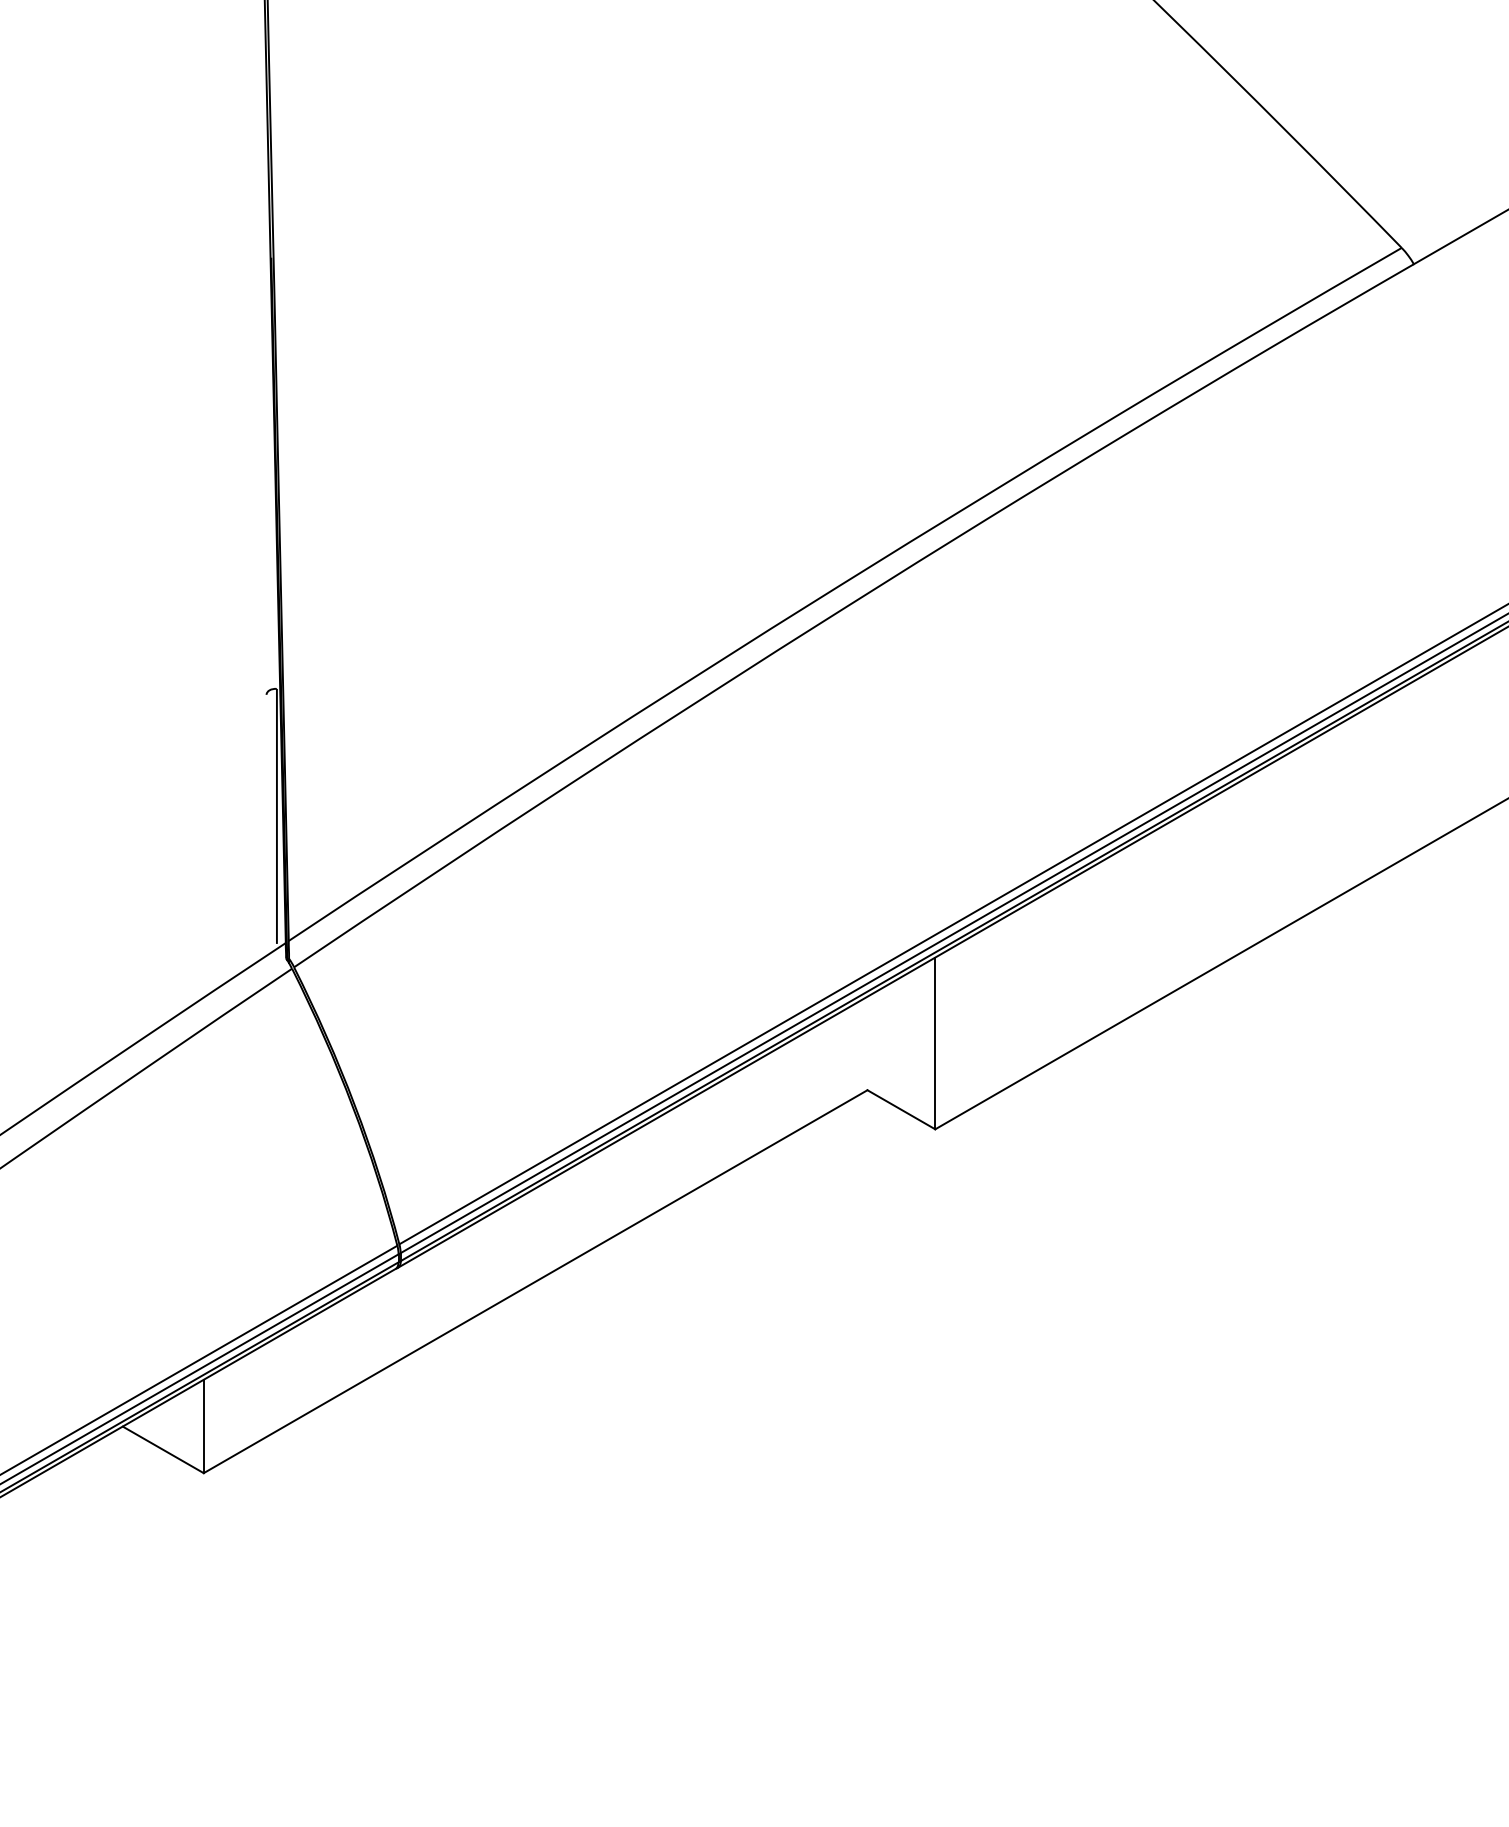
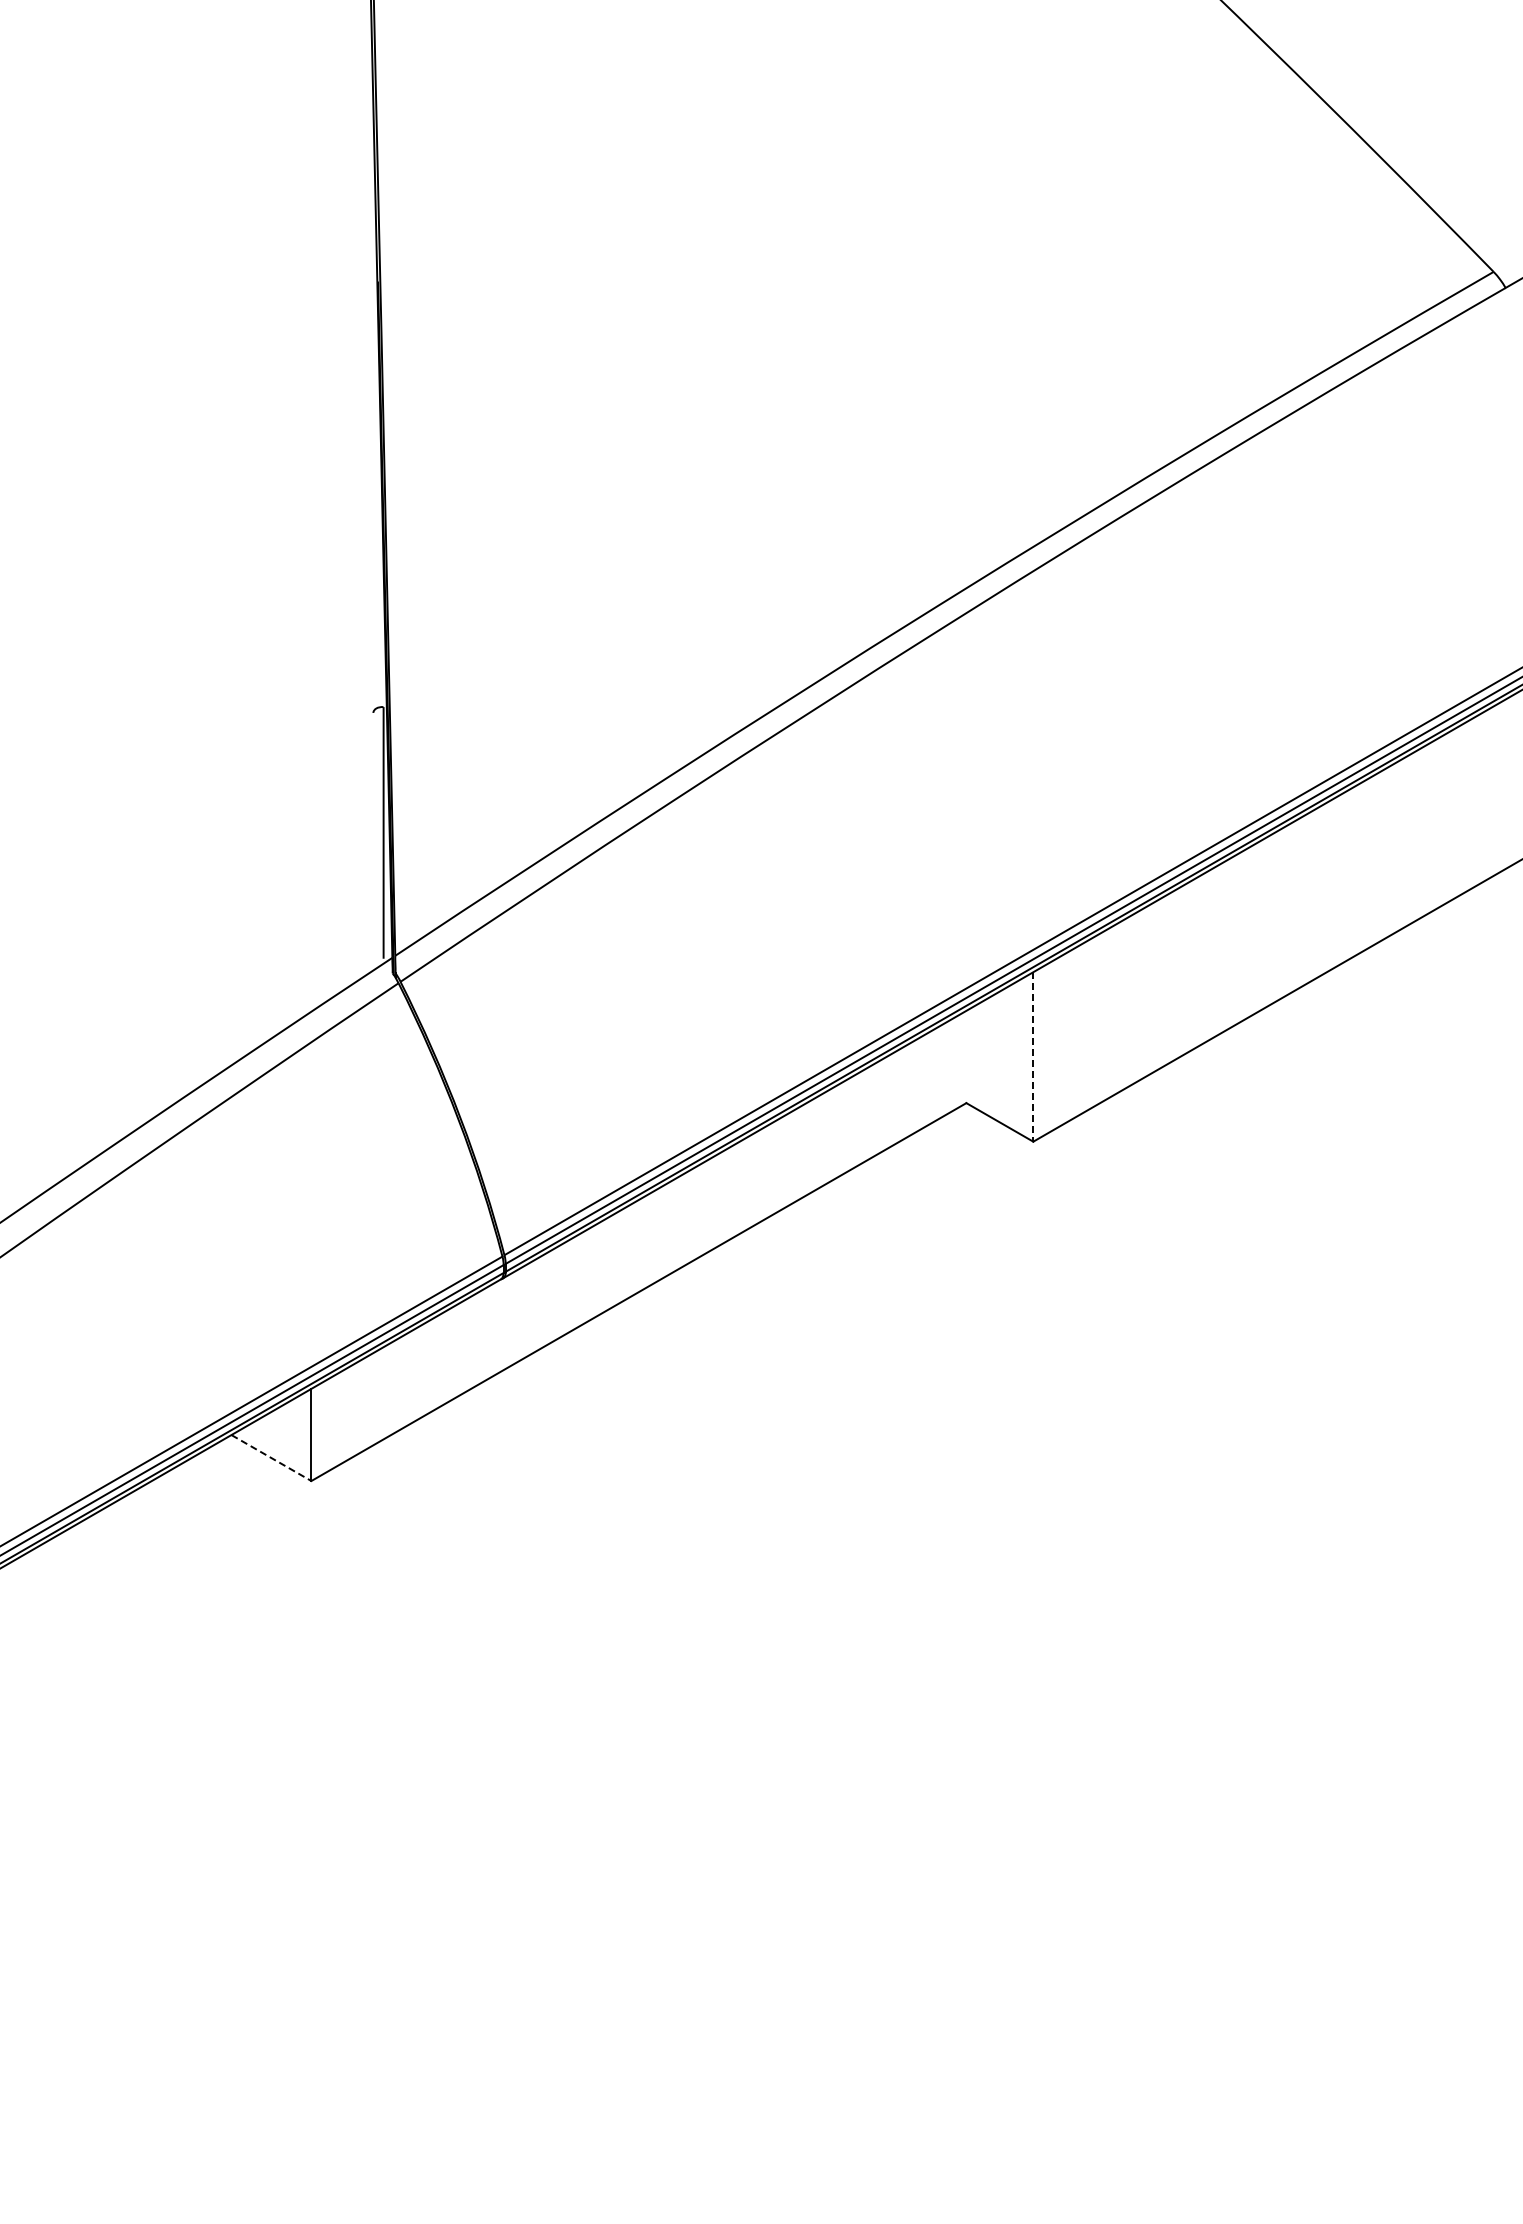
line: (935, 1042) -> (1033, 1056), solid -> dashed
line: (163, 1450) -> (271, 1458), solid -> dashed

